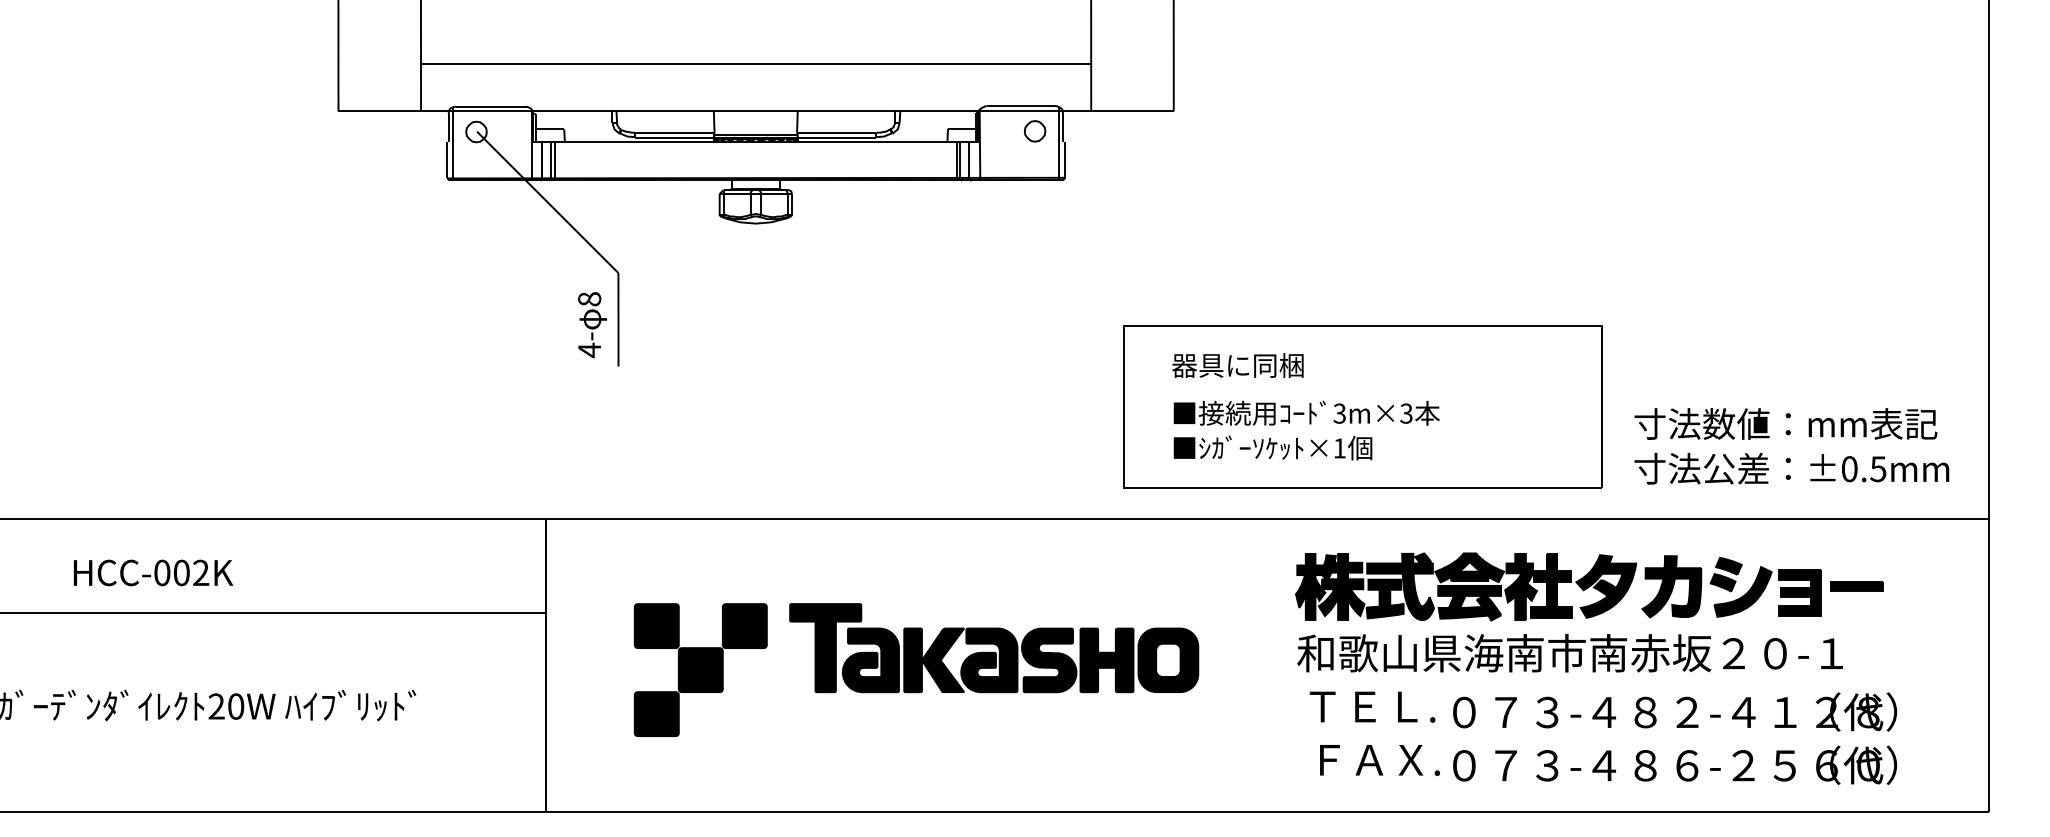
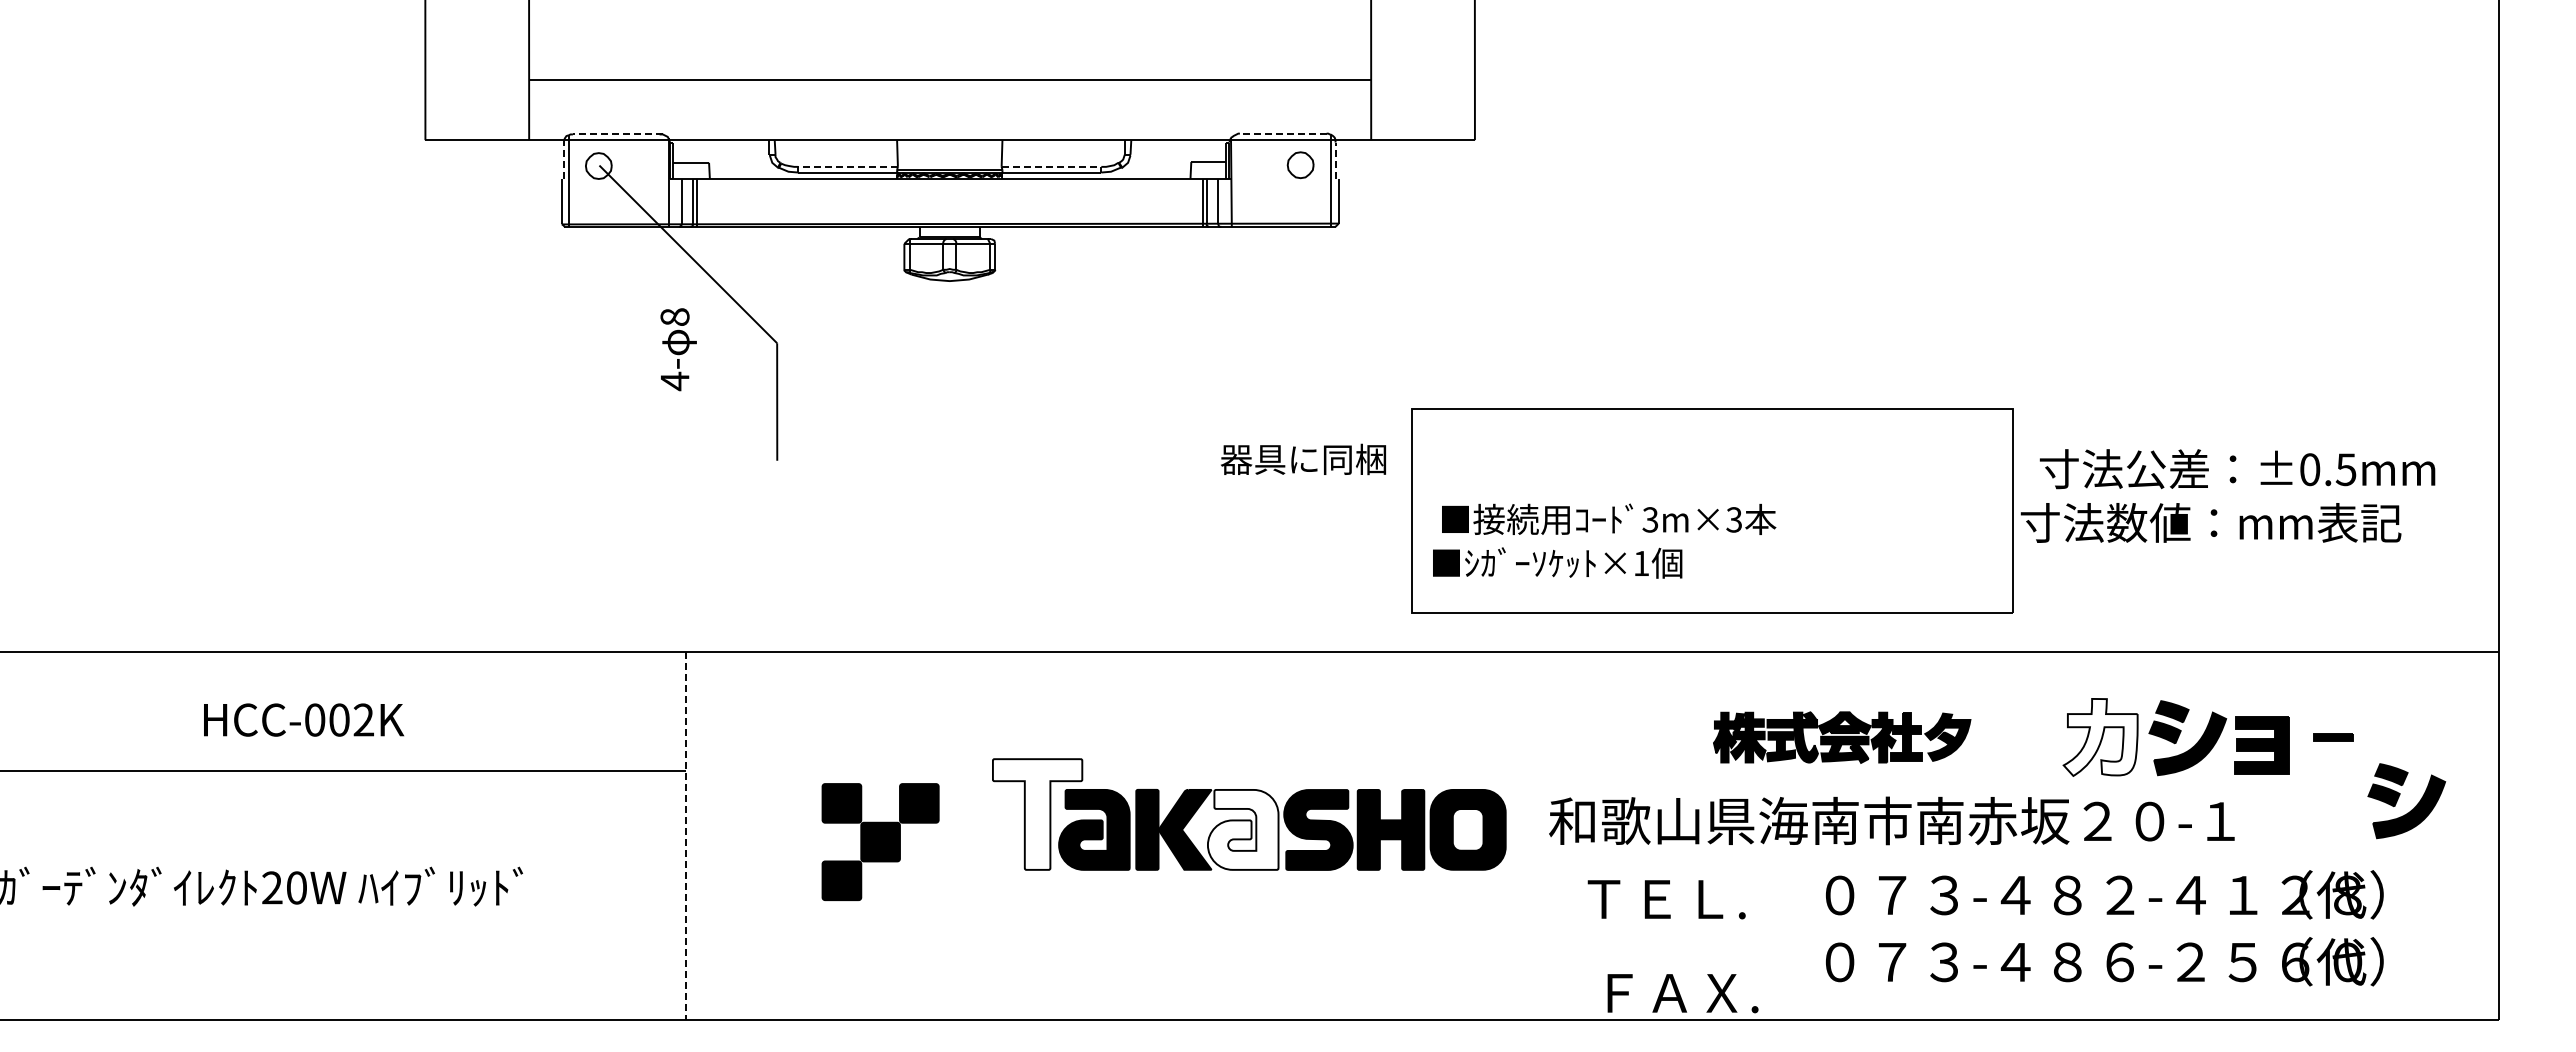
line: (491, 106) -> (617, 134), solid -> dashed
line: (1020, 106) -> (1282, 133), solid -> dashed
line: (1062, 127) -> (1335, 160), solid -> dashed
line: (449, 128) -> (564, 161), solid -> dashed
line: (675, 132) -> (848, 166), solid -> dashed
line: (836, 132) -> (1051, 166), solid -> dashed
text: (592, 324) -> (678, 349), moved
text: (1237, 365) -> (1303, 459), moved
text: (1307, 412) -> (1609, 518), moved
text: (1785, 423) -> (2210, 522), moved
text: (1272, 447) -> (1557, 562), moved
text: (1791, 469) -> (2237, 469), moved
text: (153, 572) -> (304, 719), moved
part: (1465, 586) -> (1841, 737), size x0.6
fill: (1671, 586) -> (2100, 736), removed
part: (1857, 586) -> (2333, 737), size x0.6
part: (1909, 634) -> (2399, 797), added
fill: (825, 648) -> (1037, 814), removed
text: (1569, 652) -> (1891, 820), moved
fill: (988, 660) -> (1242, 829), removed
line: (545, 665) -> (685, 836), solid -> dashed
part: (700, 669) -> (880, 841), size x0.7
text: (1372, 707) -> (1666, 899), moved
text: (1379, 760) -> (1682, 993), moved

